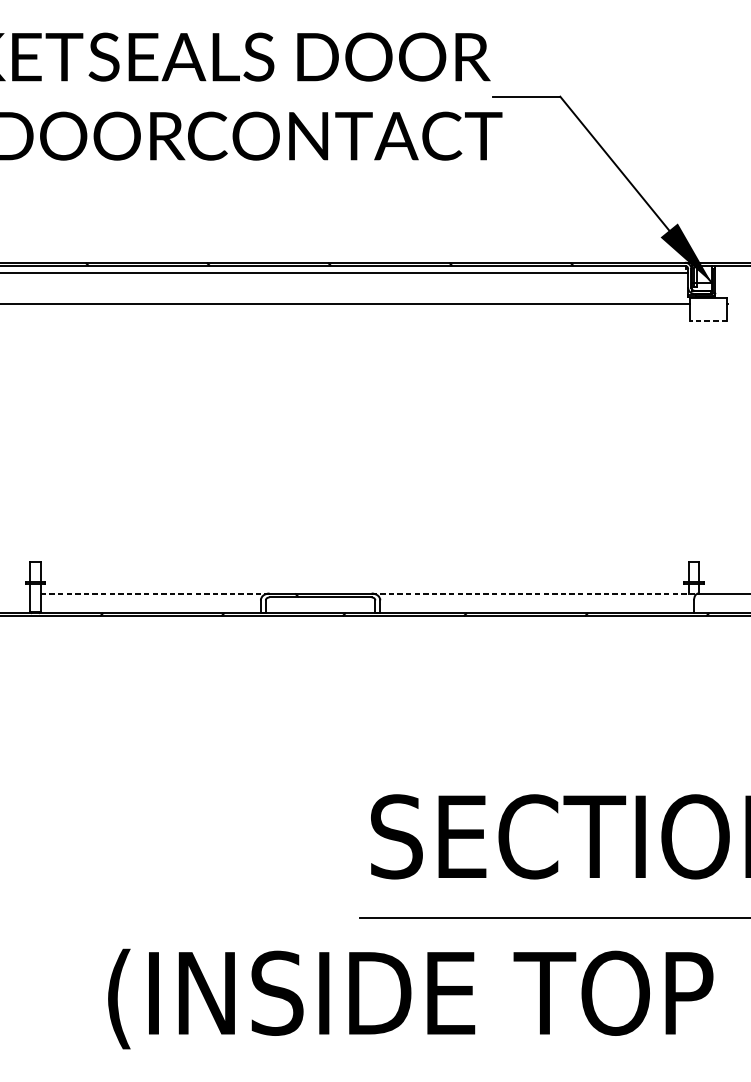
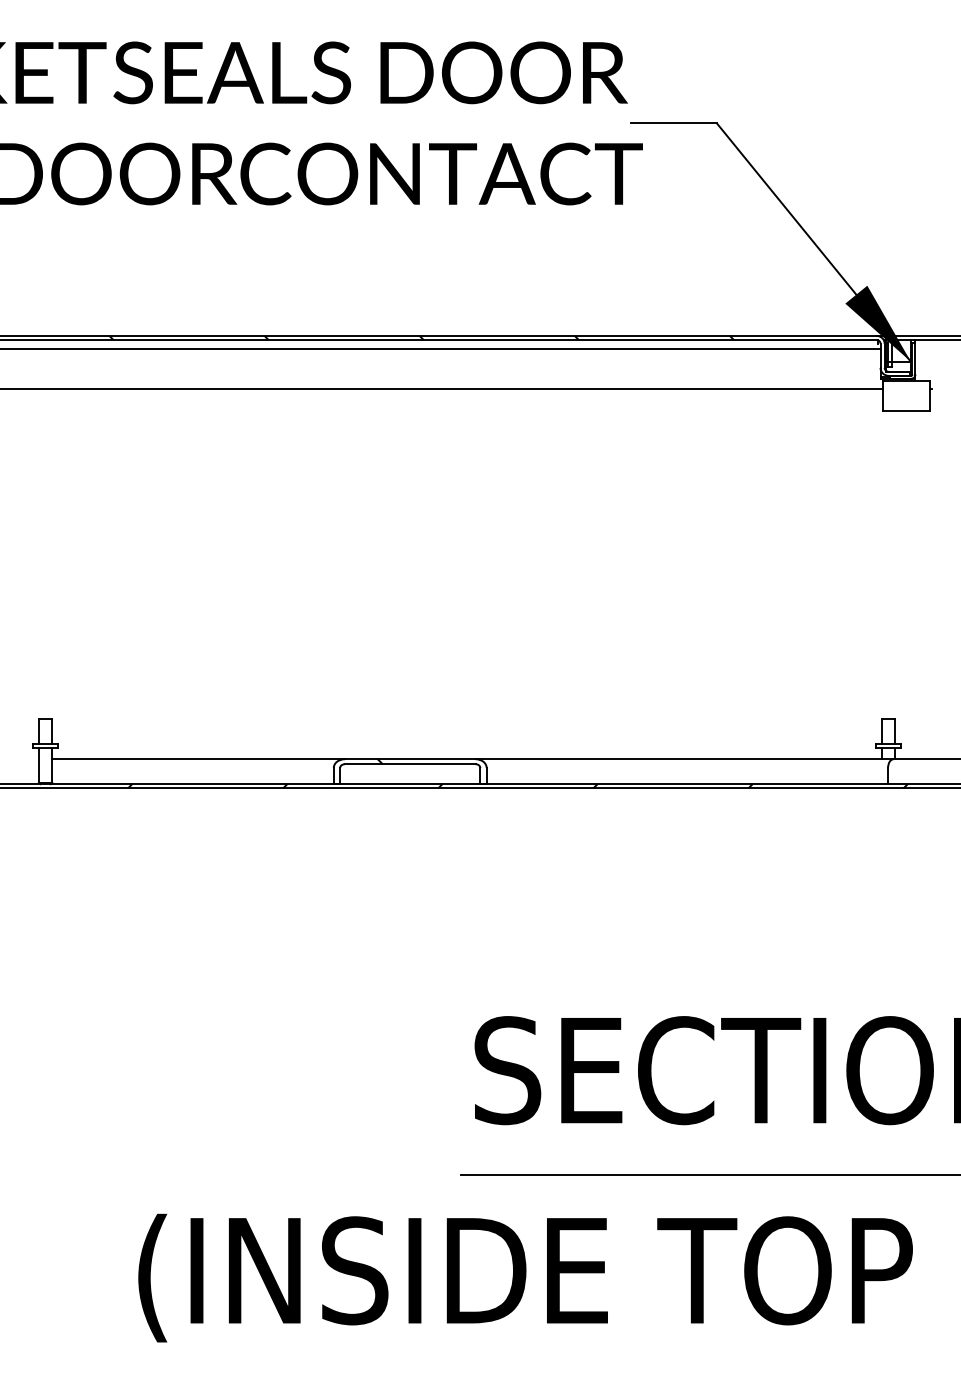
line: (708, 321) -> (906, 410), dashed -> solid
line: (155, 593) -> (199, 759), dashed -> solid
line: (535, 593) -> (685, 759), dashed -> solid

